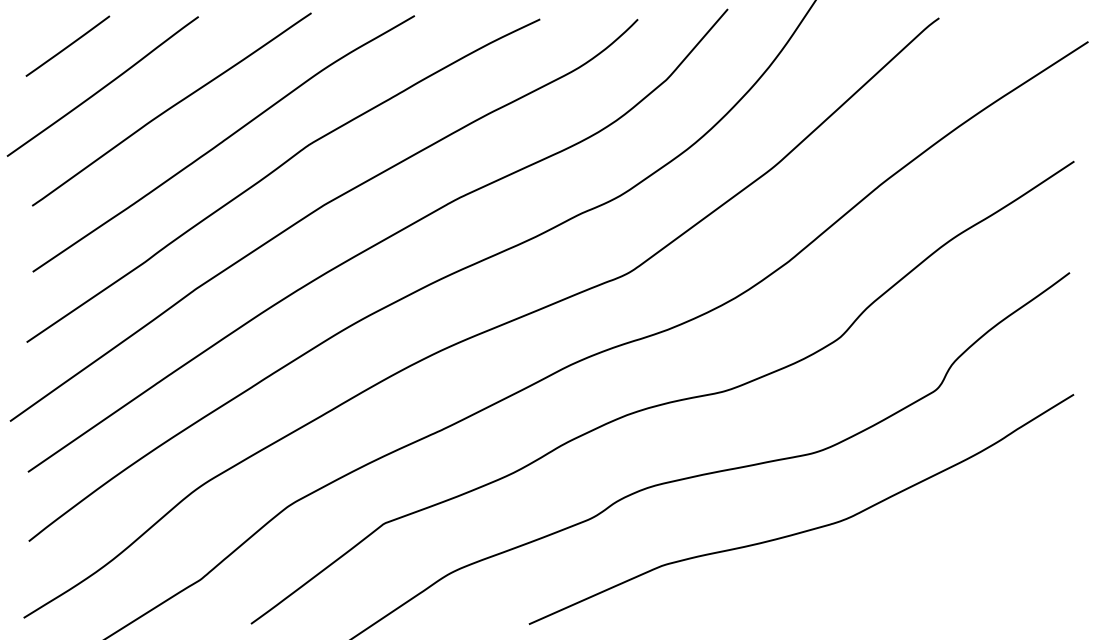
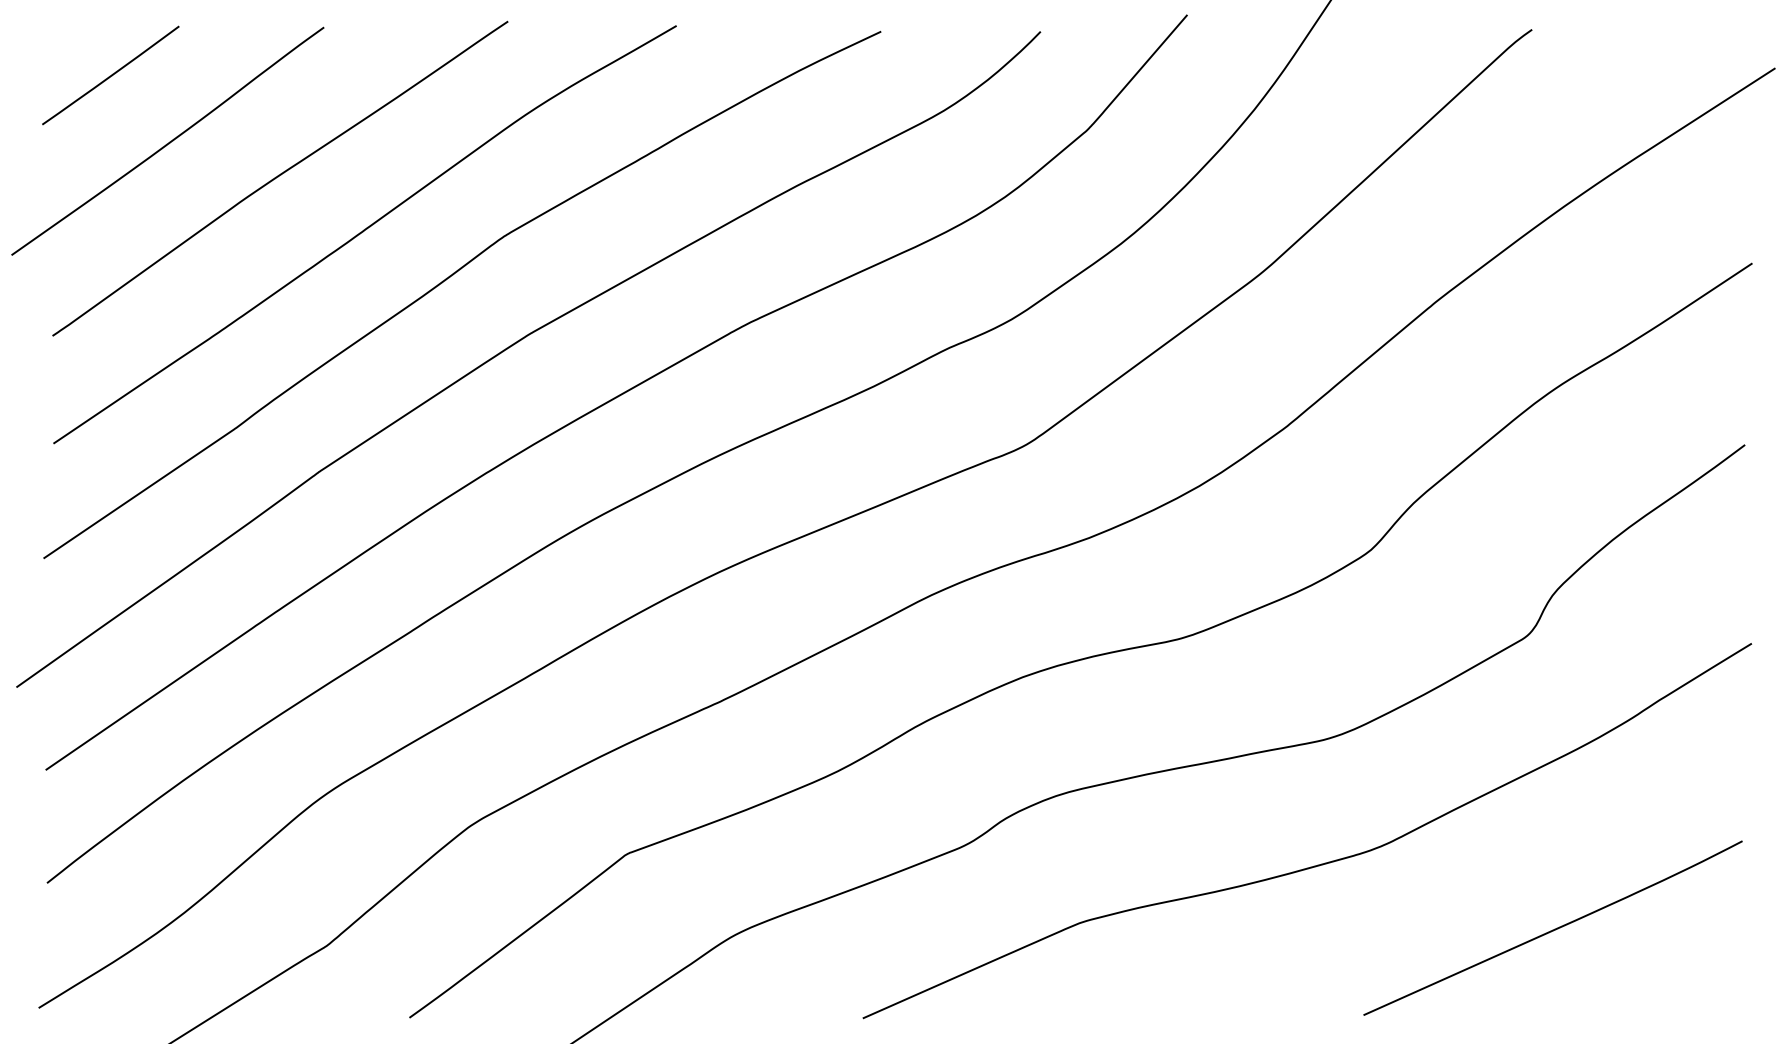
curve: (951, 569) -> (1552, 928), added

